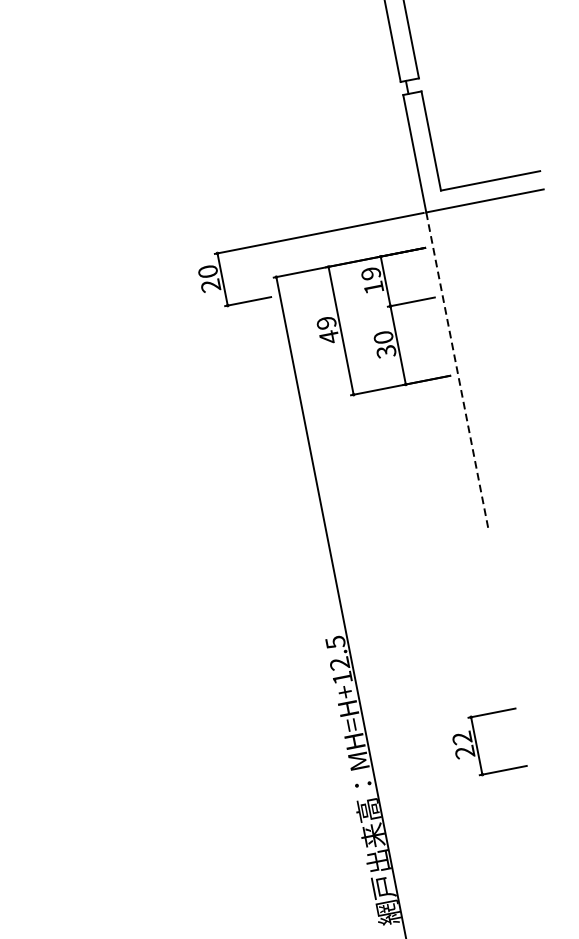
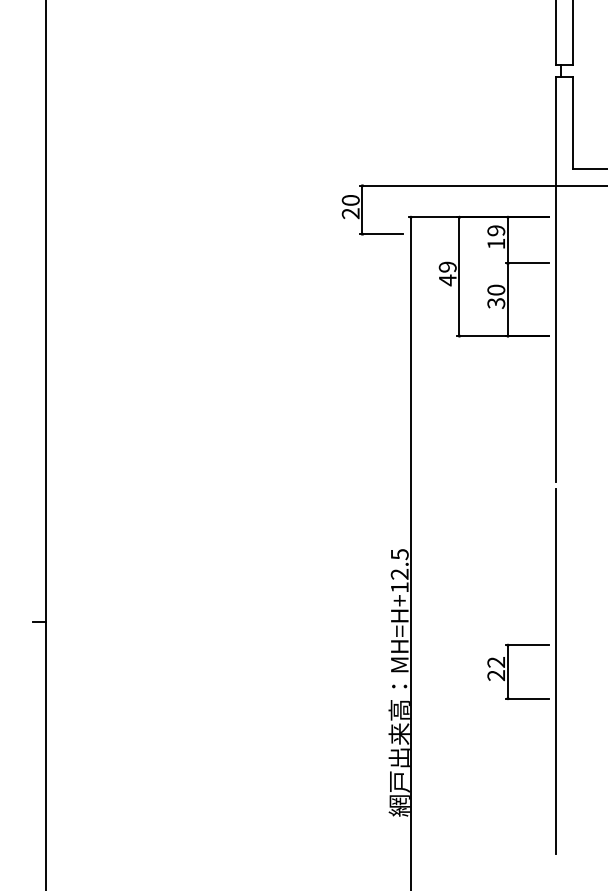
line: (457, 372) -> (556, 334), dashed -> solid
line: (528, 735) -> (556, 671), added

